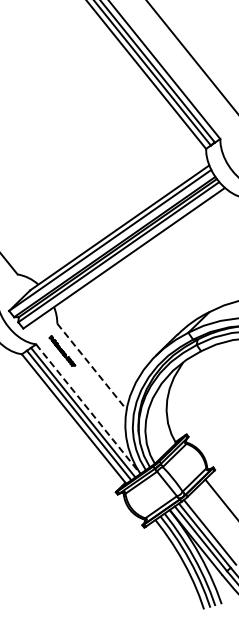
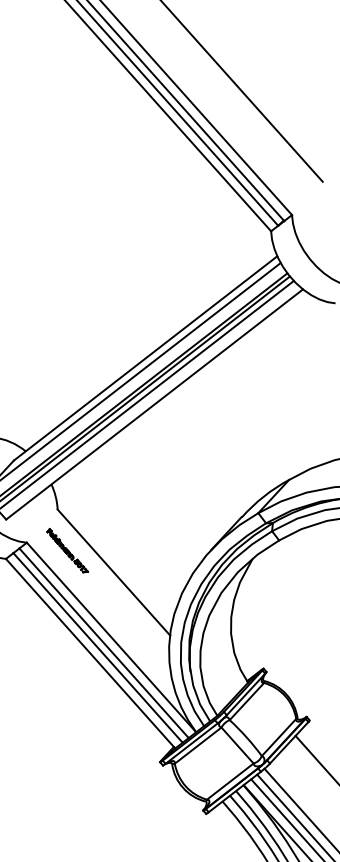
line: (92, 367) -> (114, 573), dashed -> solid
line: (88, 409) -> (111, 638), dashed -> solid

